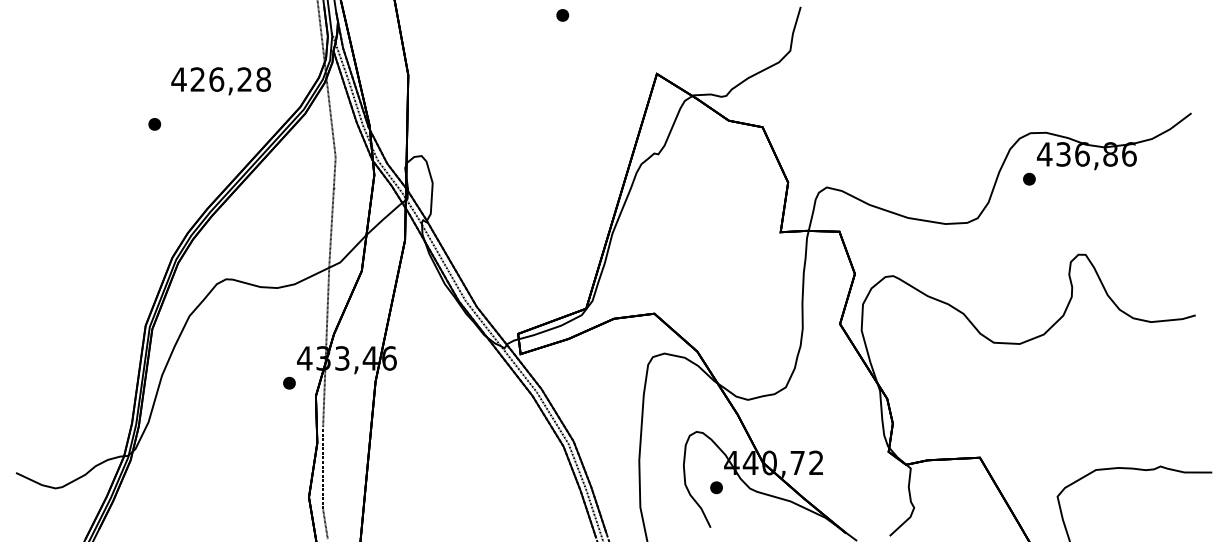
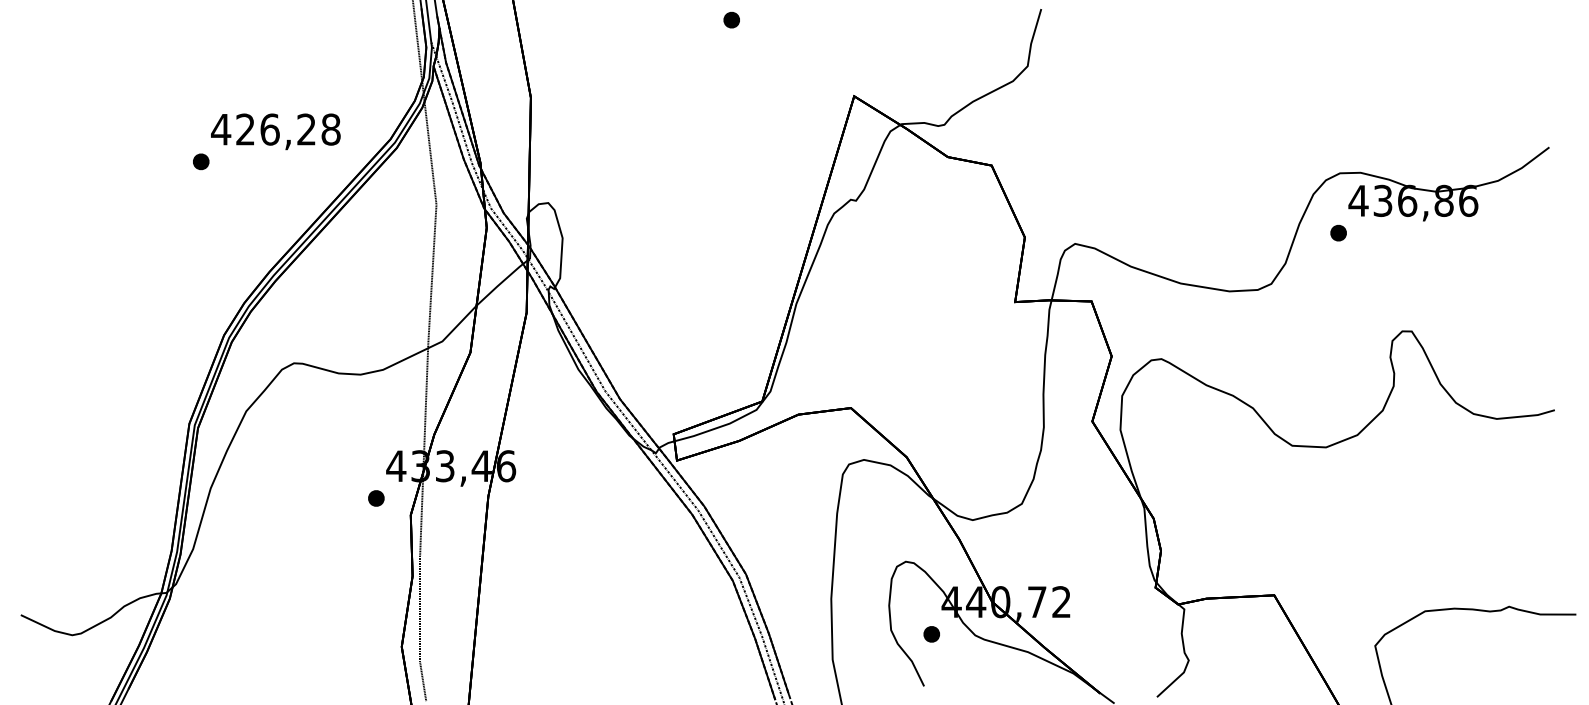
text: (220, 81) -> (274, 132), moved

